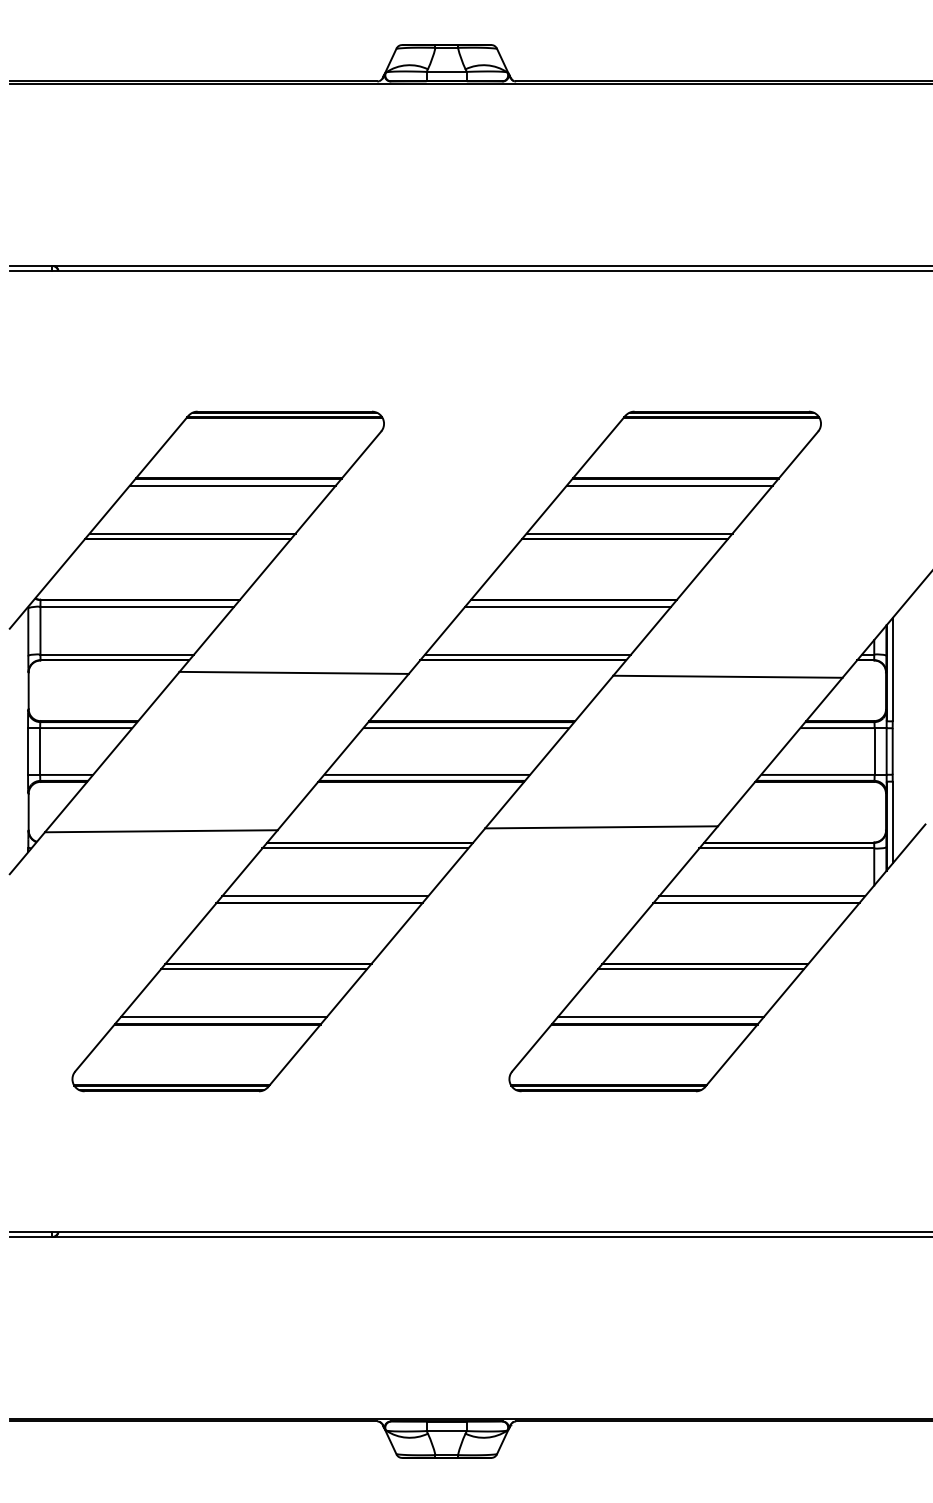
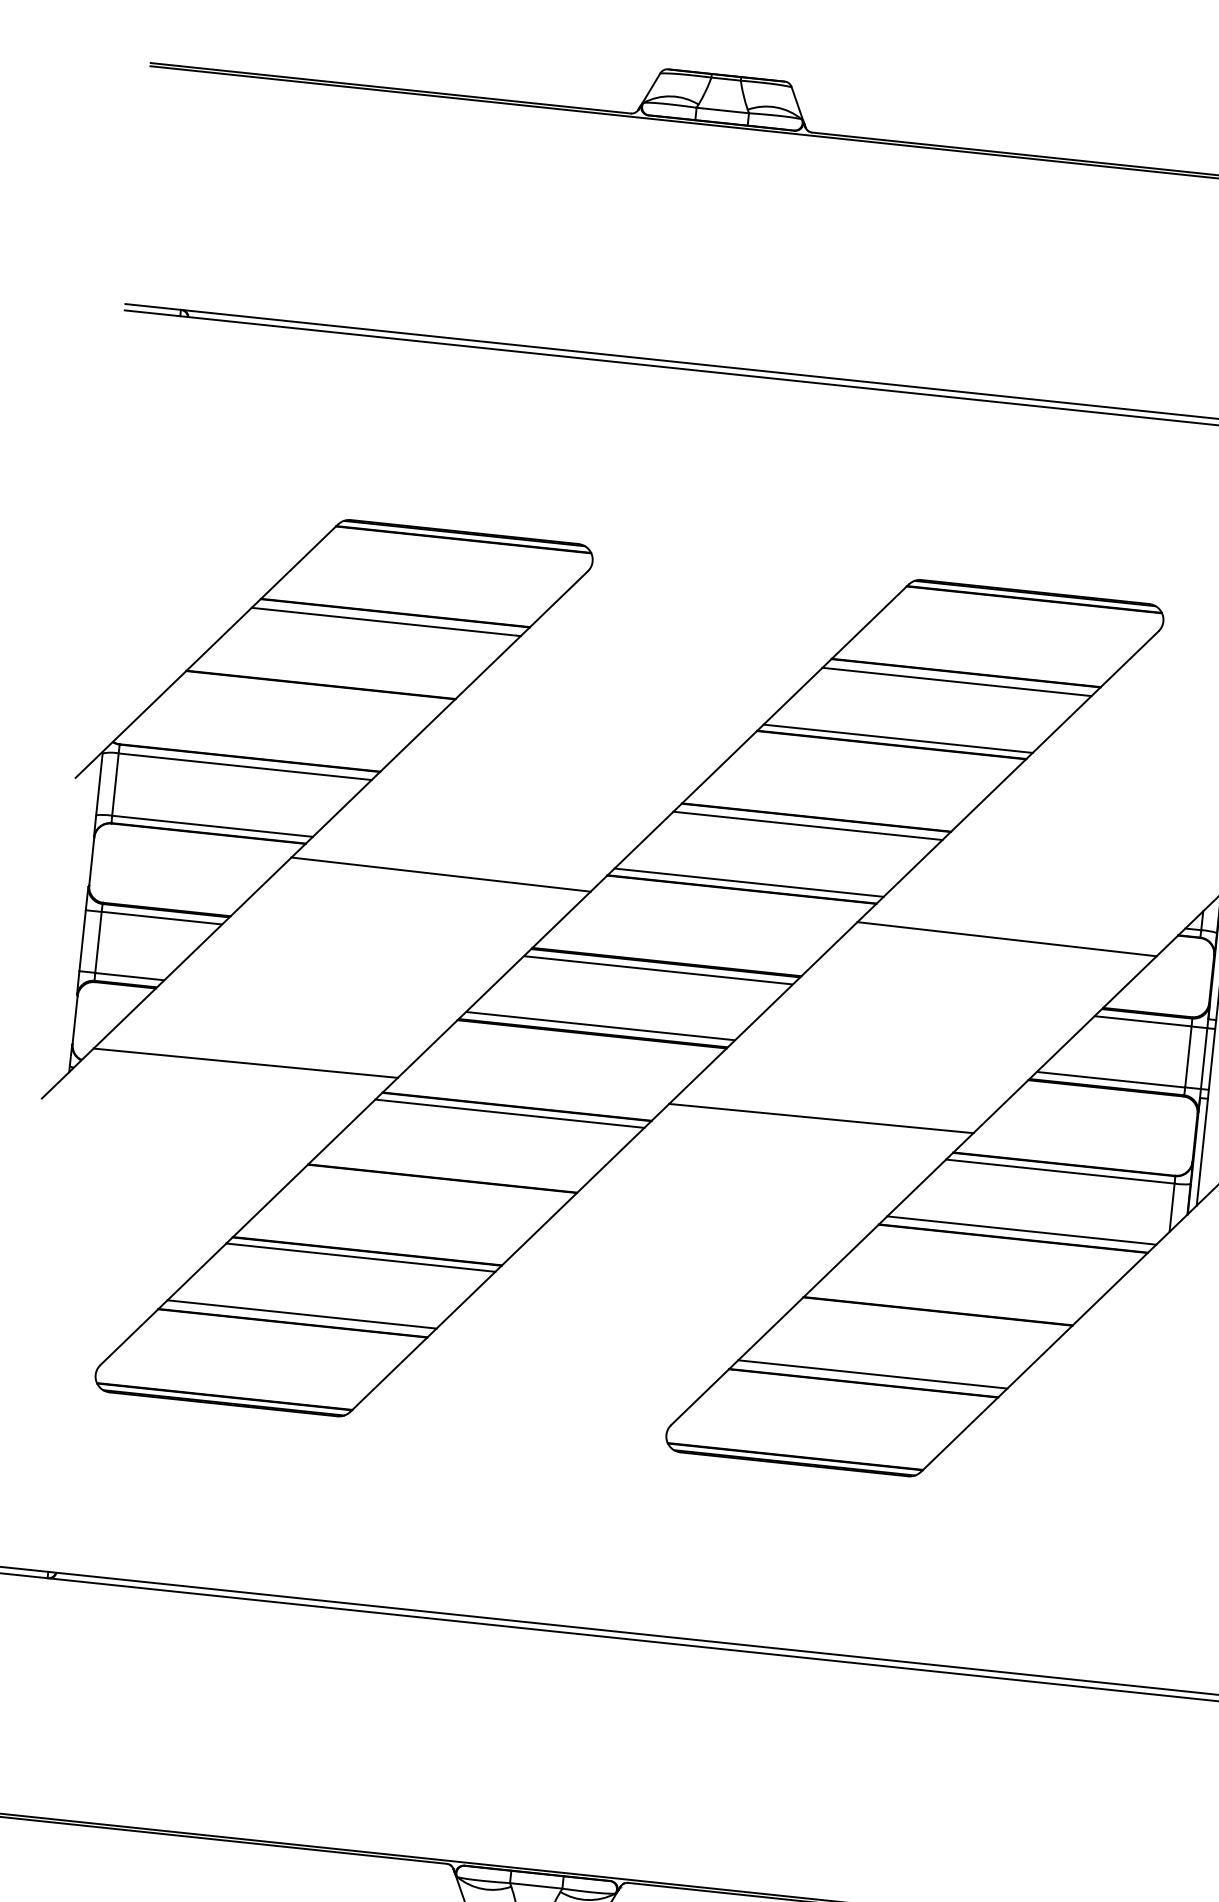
line: (192, 533) -> (327, 678), removed
line: (325, 896) -> (451, 1170), removed
line: (700, 969) -> (931, 1317), removed

